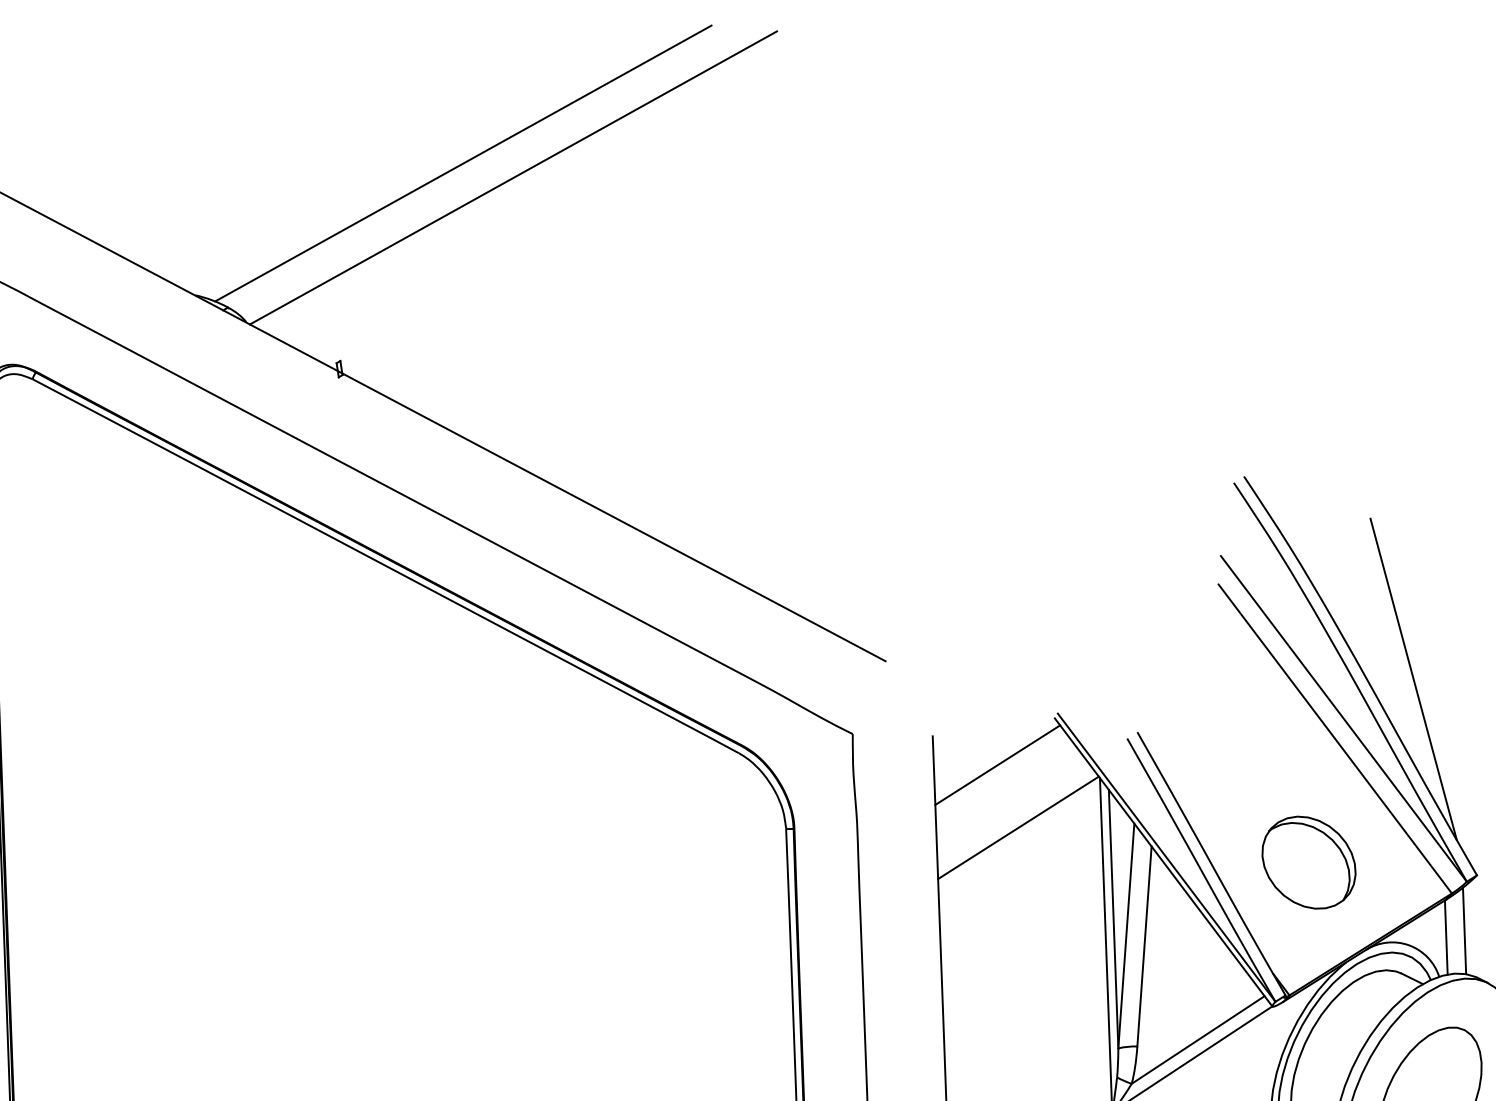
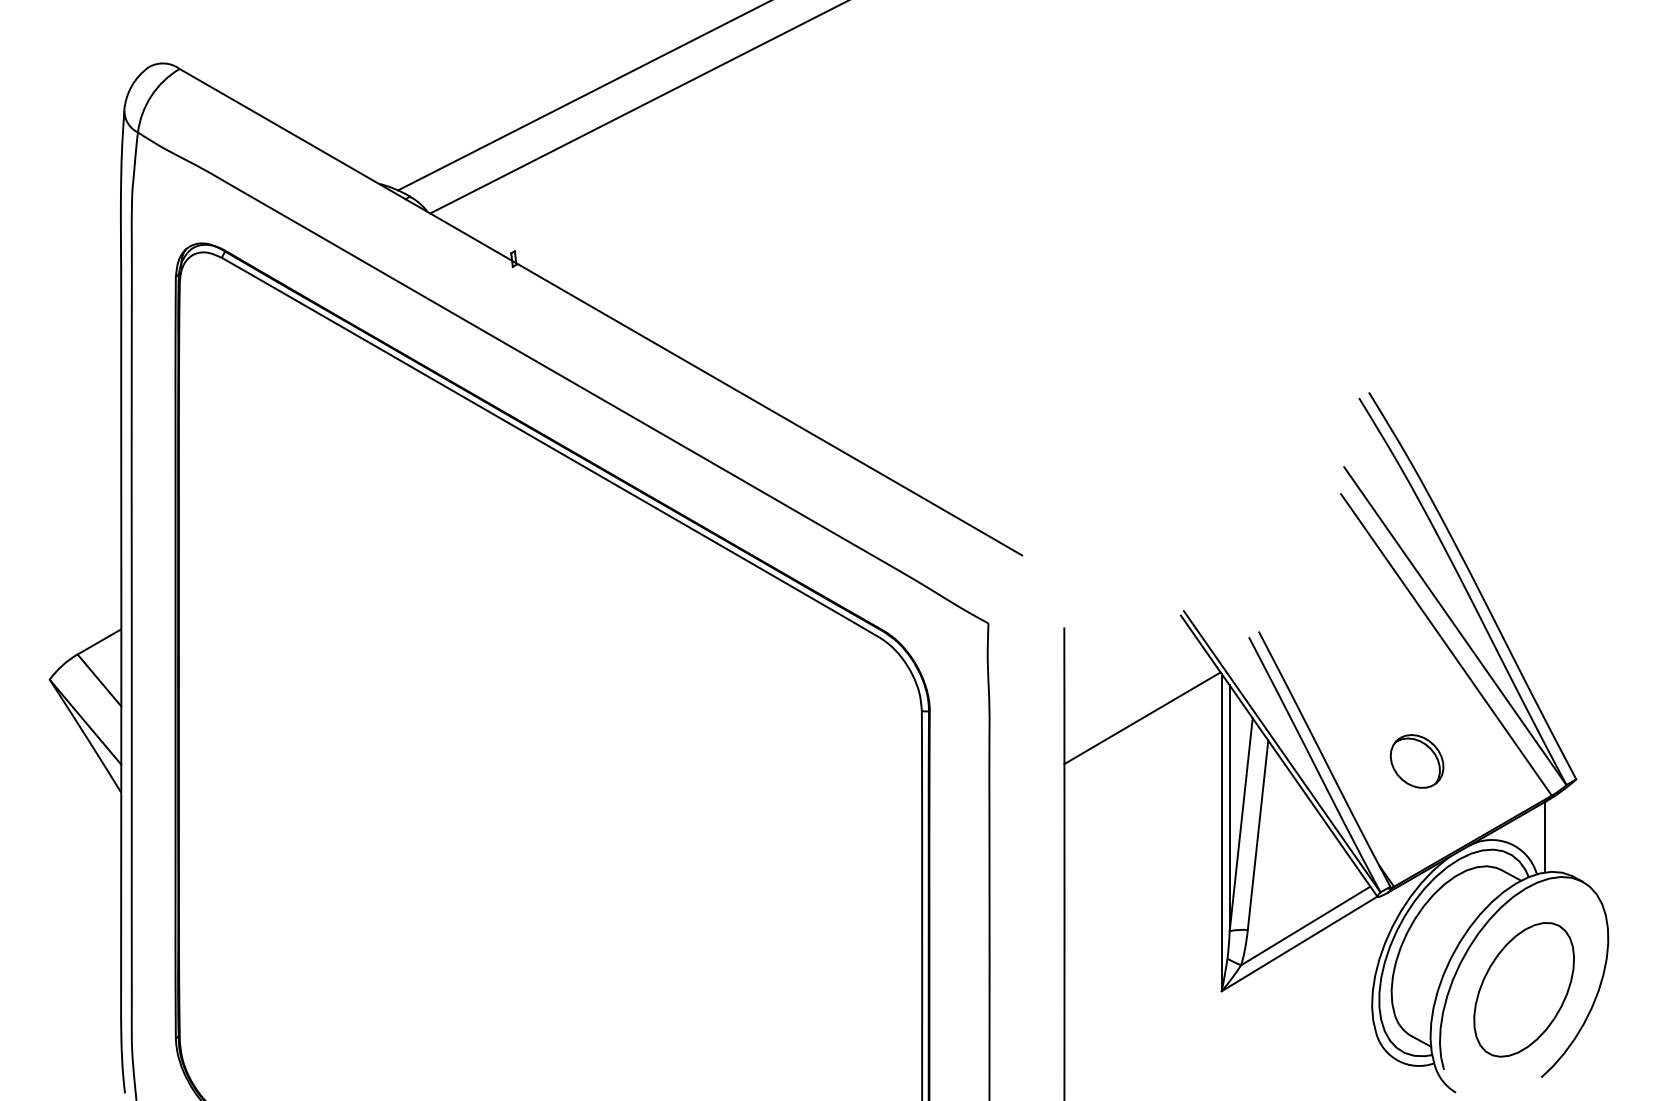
line: (1413, 678) -> (1522, 590), removed
line: (997, 764) -> (1124, 657), removed
part: (1308, 862) -> (1416, 761), size x0.6
line: (1464, 930) -> (1562, 831), removed

